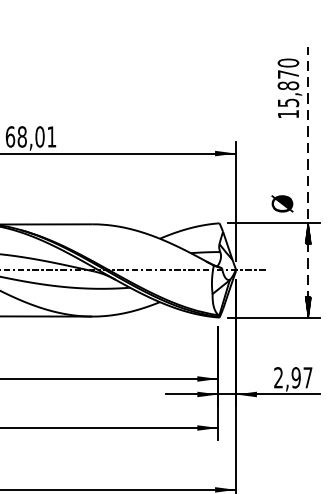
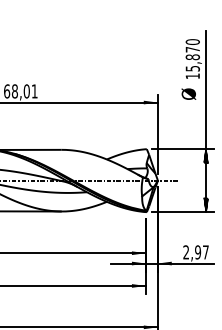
line: (308, 181) -> (206, 121), dashed -> solid
text: (281, 202) -> (188, 93), moved

